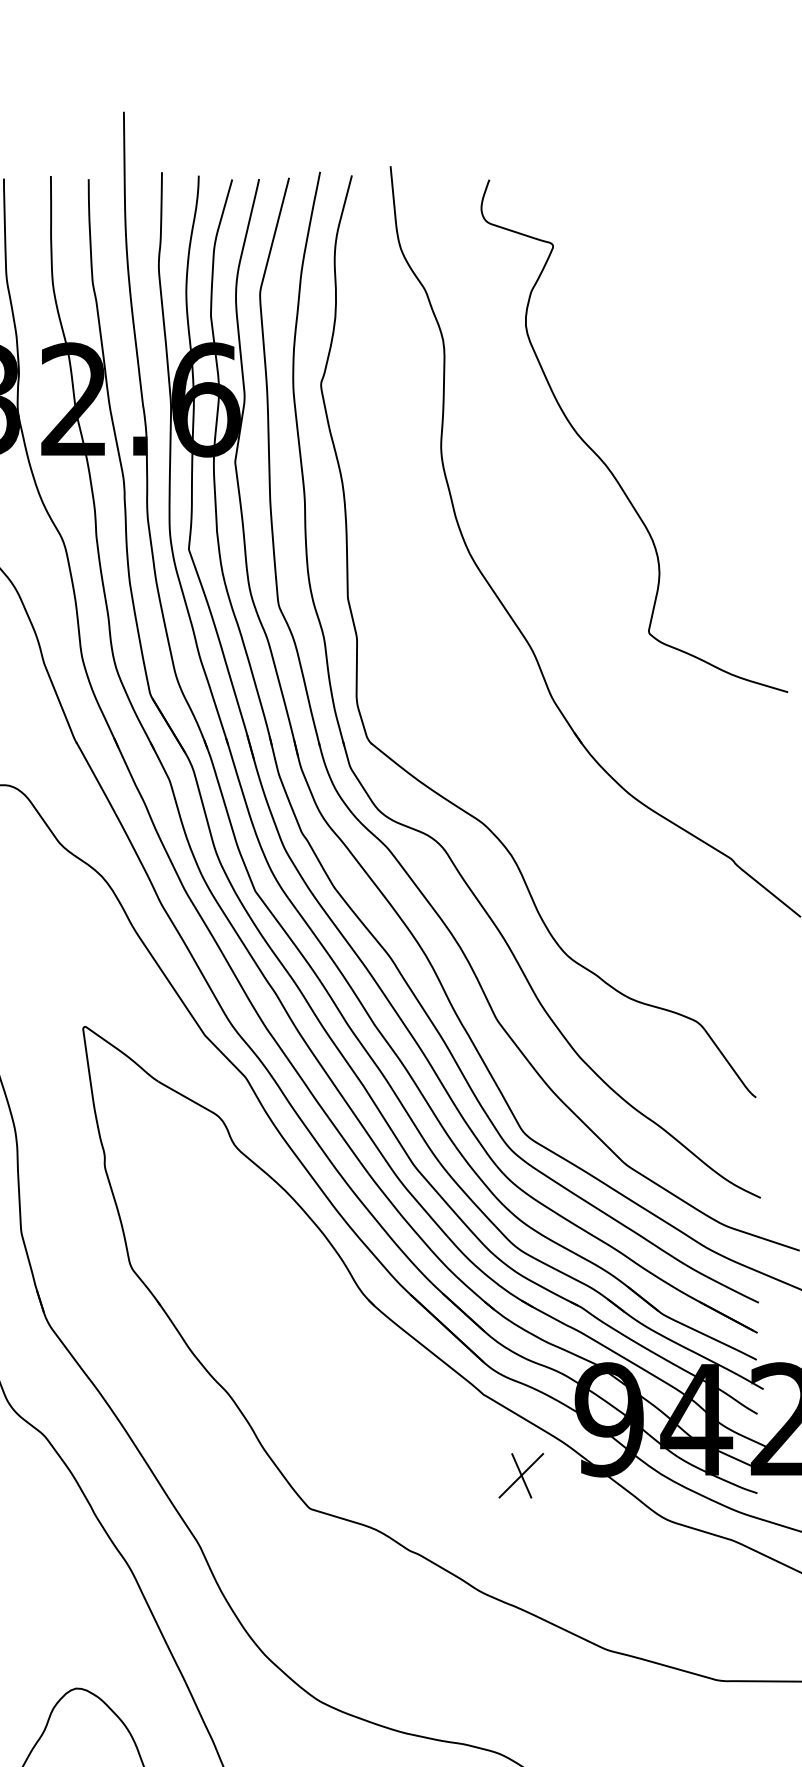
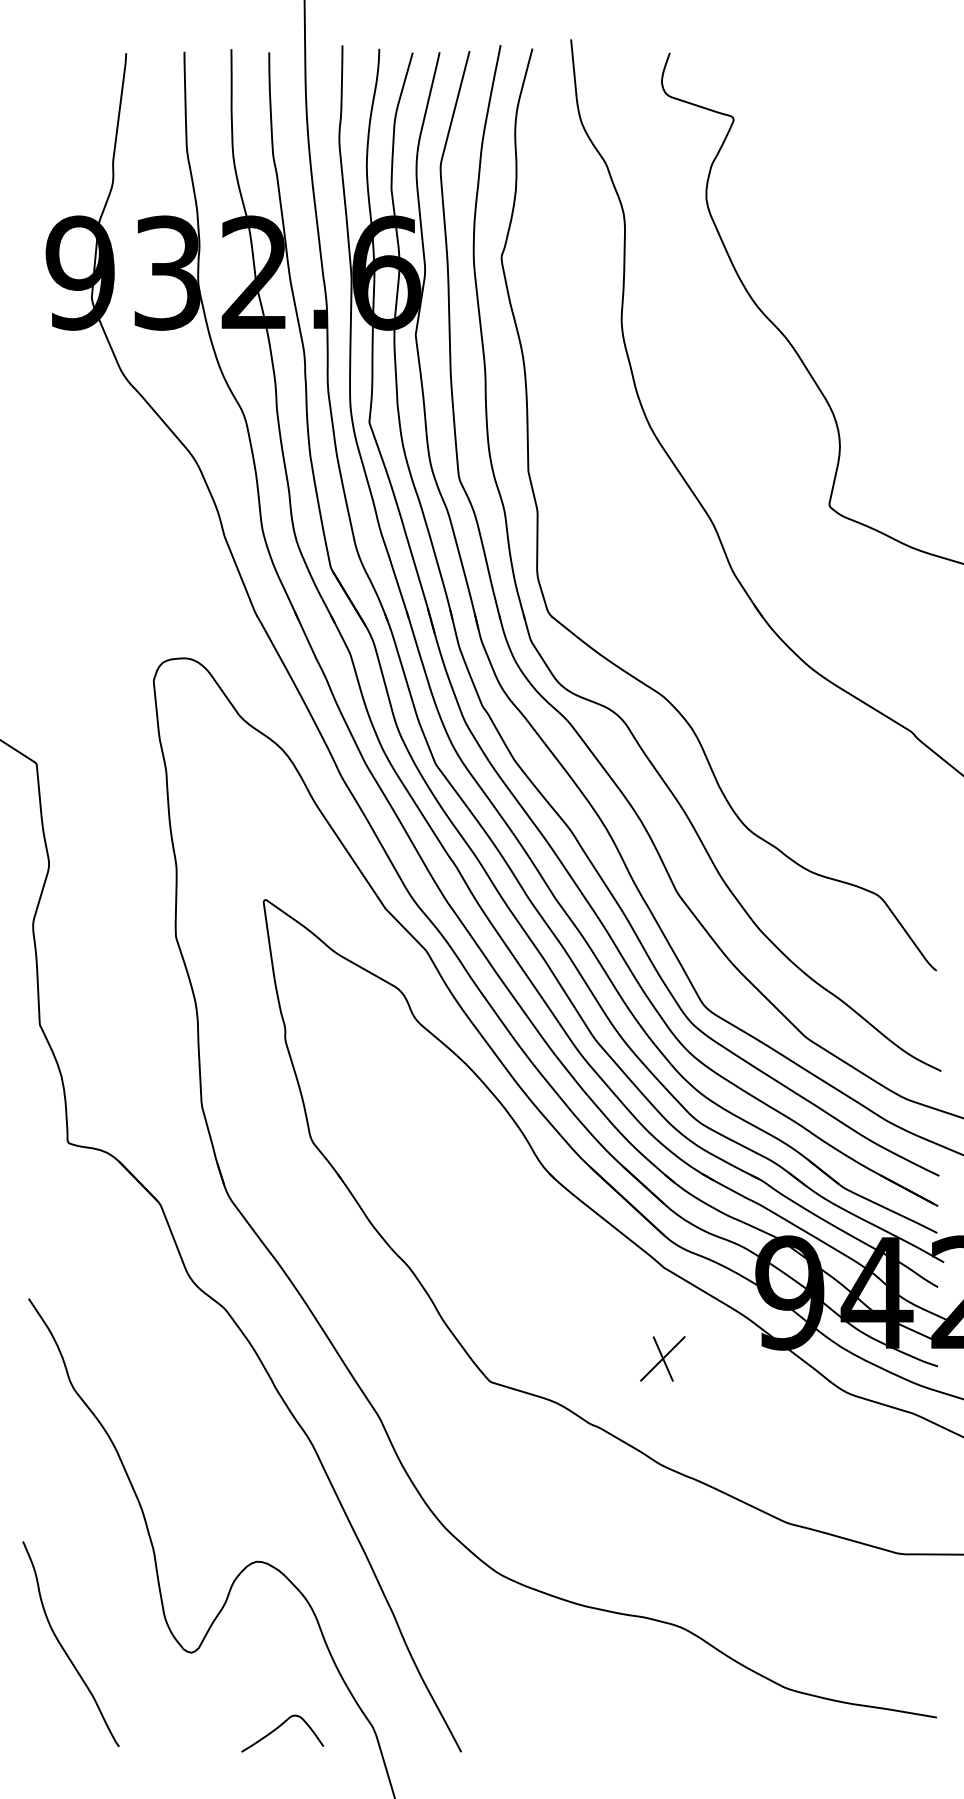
part: (520, 1475) -> (662, 1358), moved

